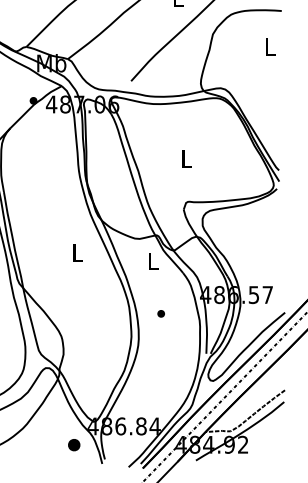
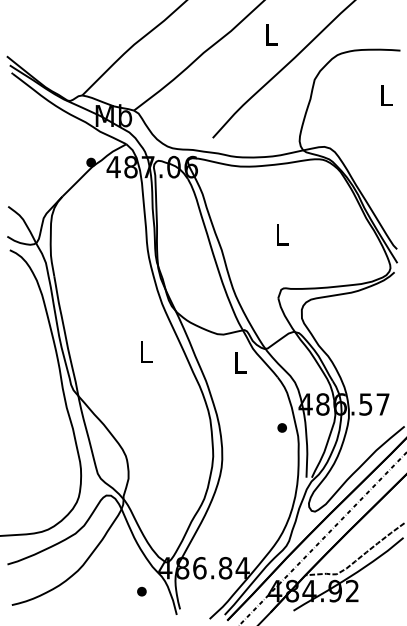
part: (160, 313) -> (281, 427), moved
part: (73, 445) -> (141, 591), size x0.62

